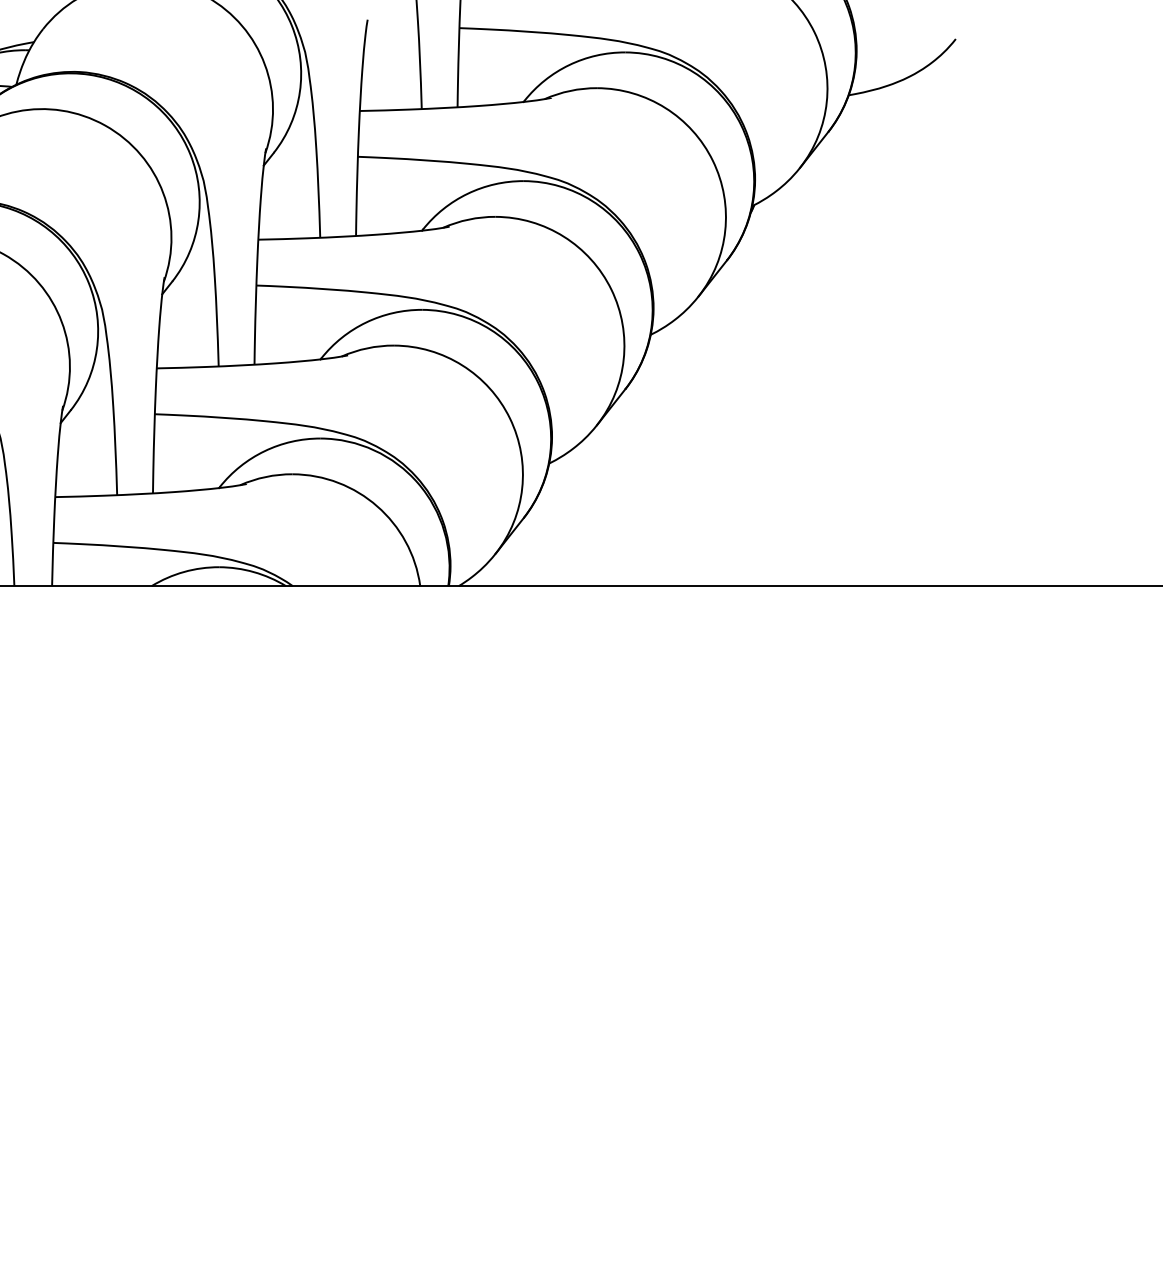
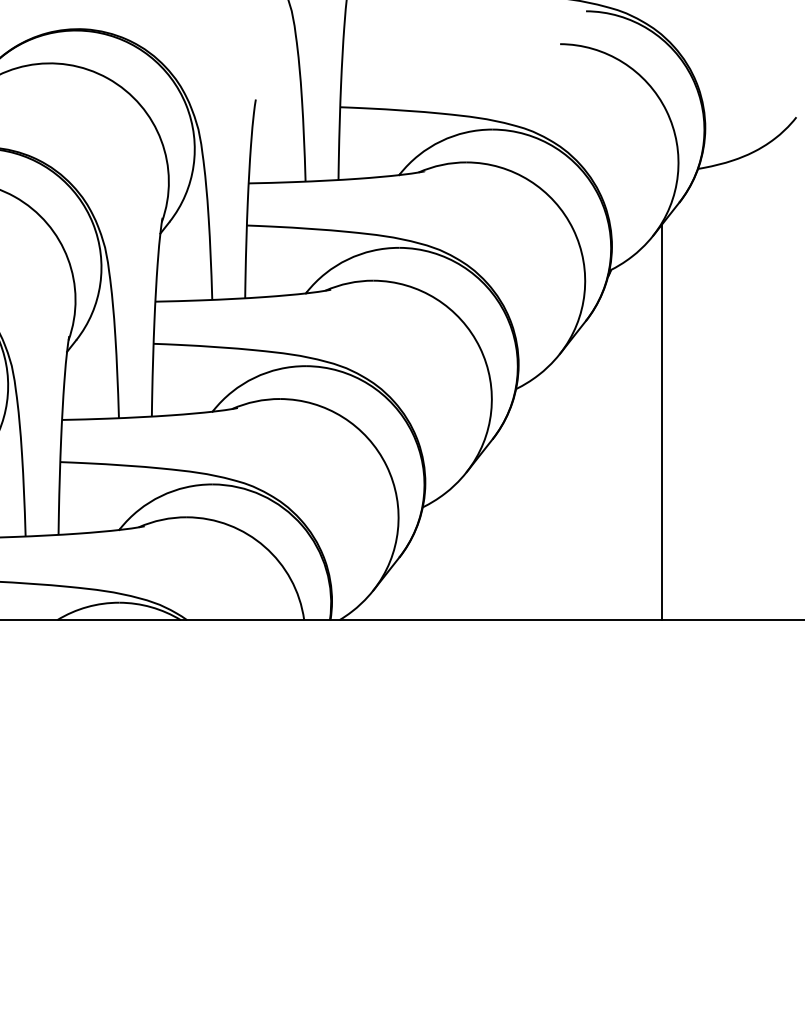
line: (809, 370) -> (661, 421), added

